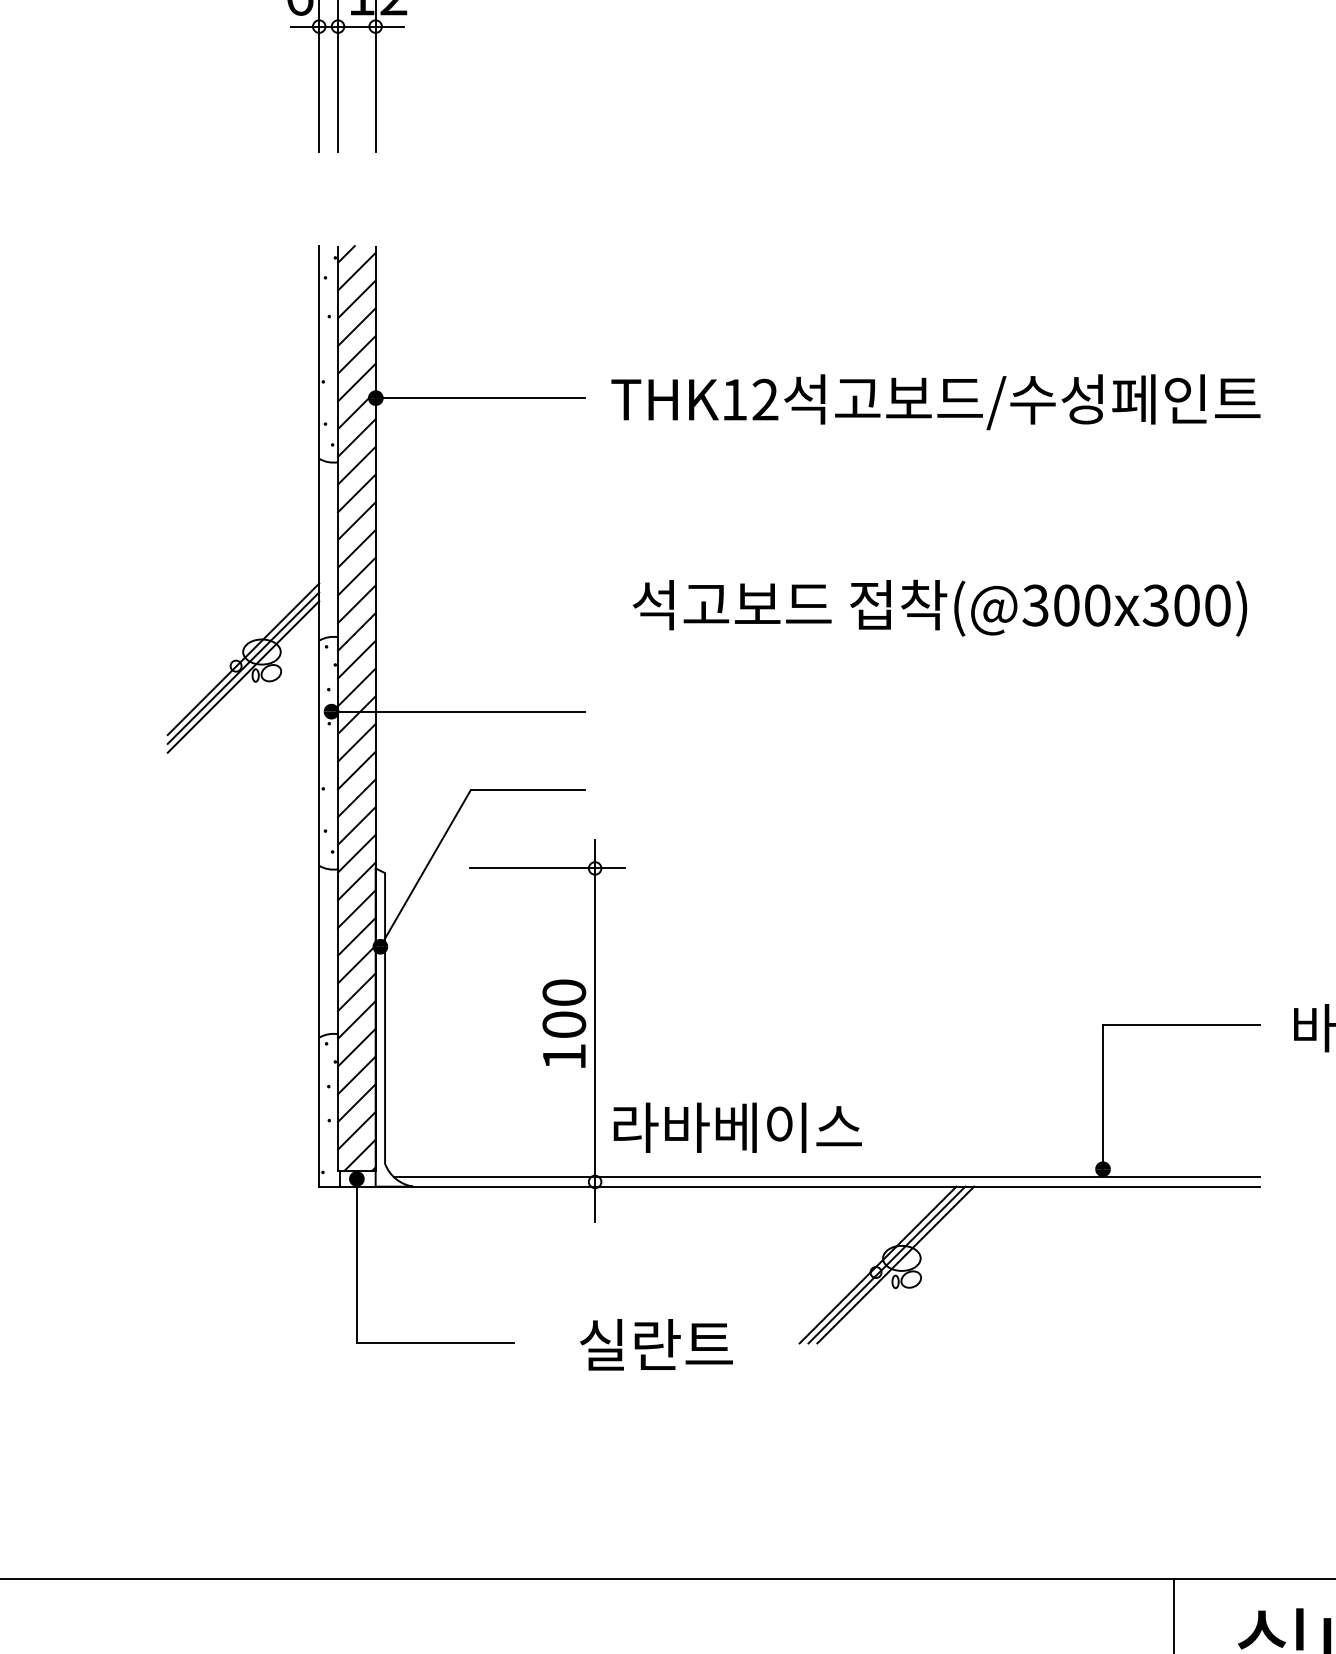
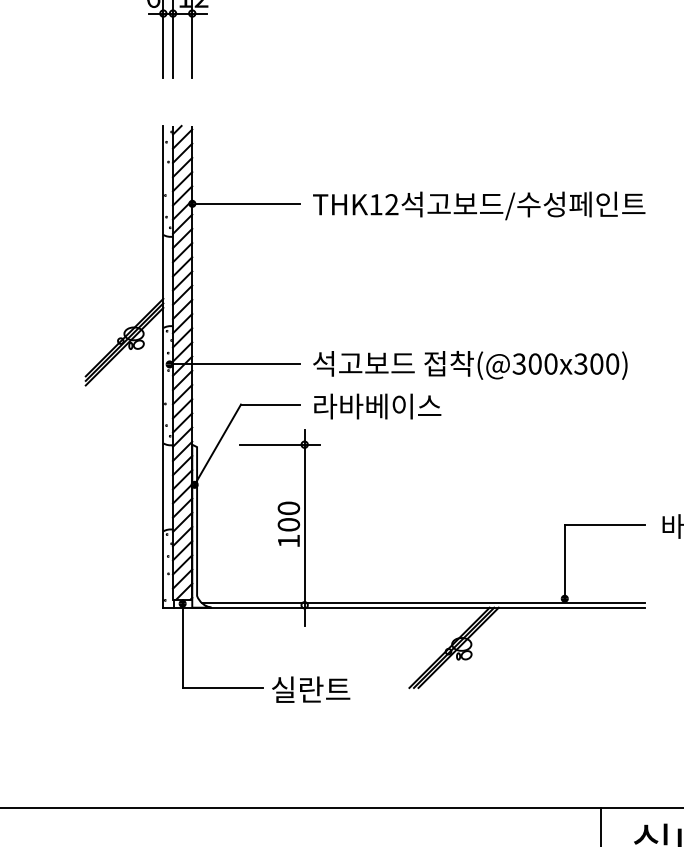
text: (940, 608) -> (470, 365), moved
text: (737, 1127) -> (377, 406), moved
text: (657, 1344) -> (311, 689), moved

